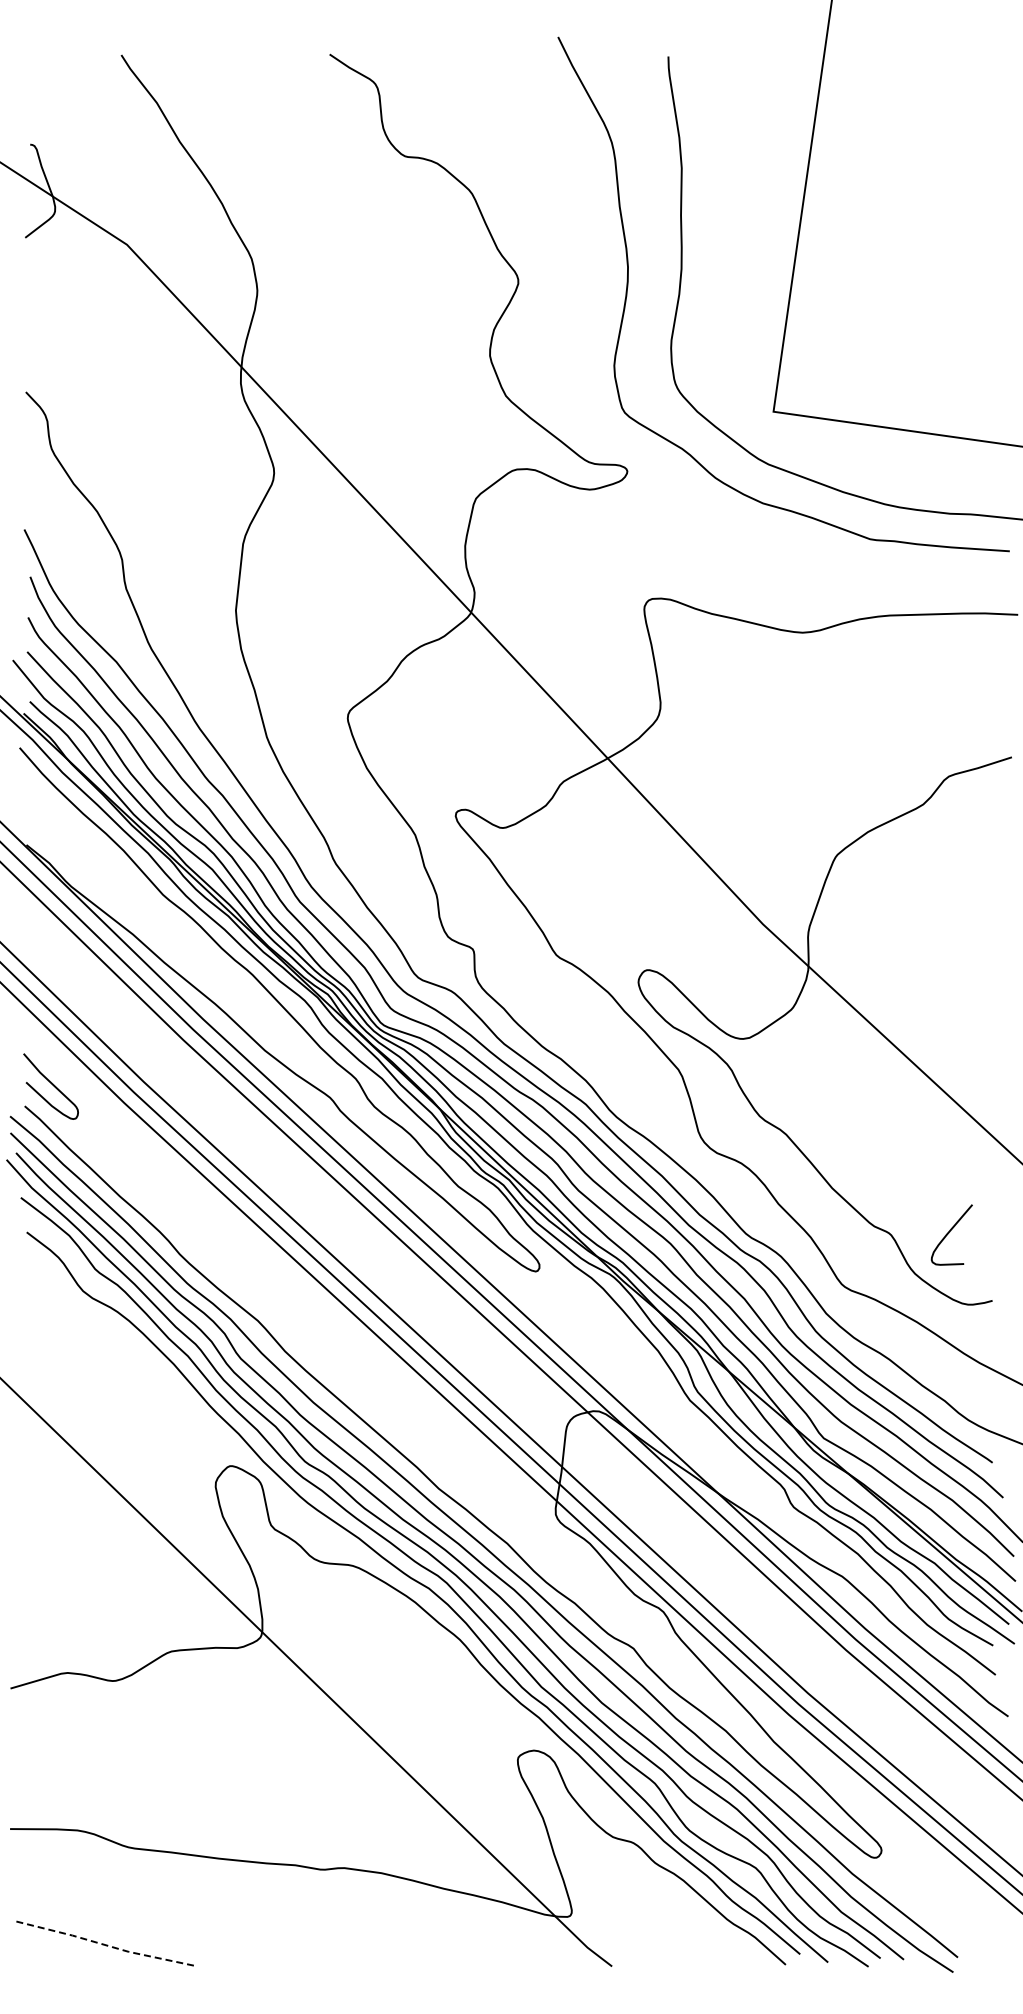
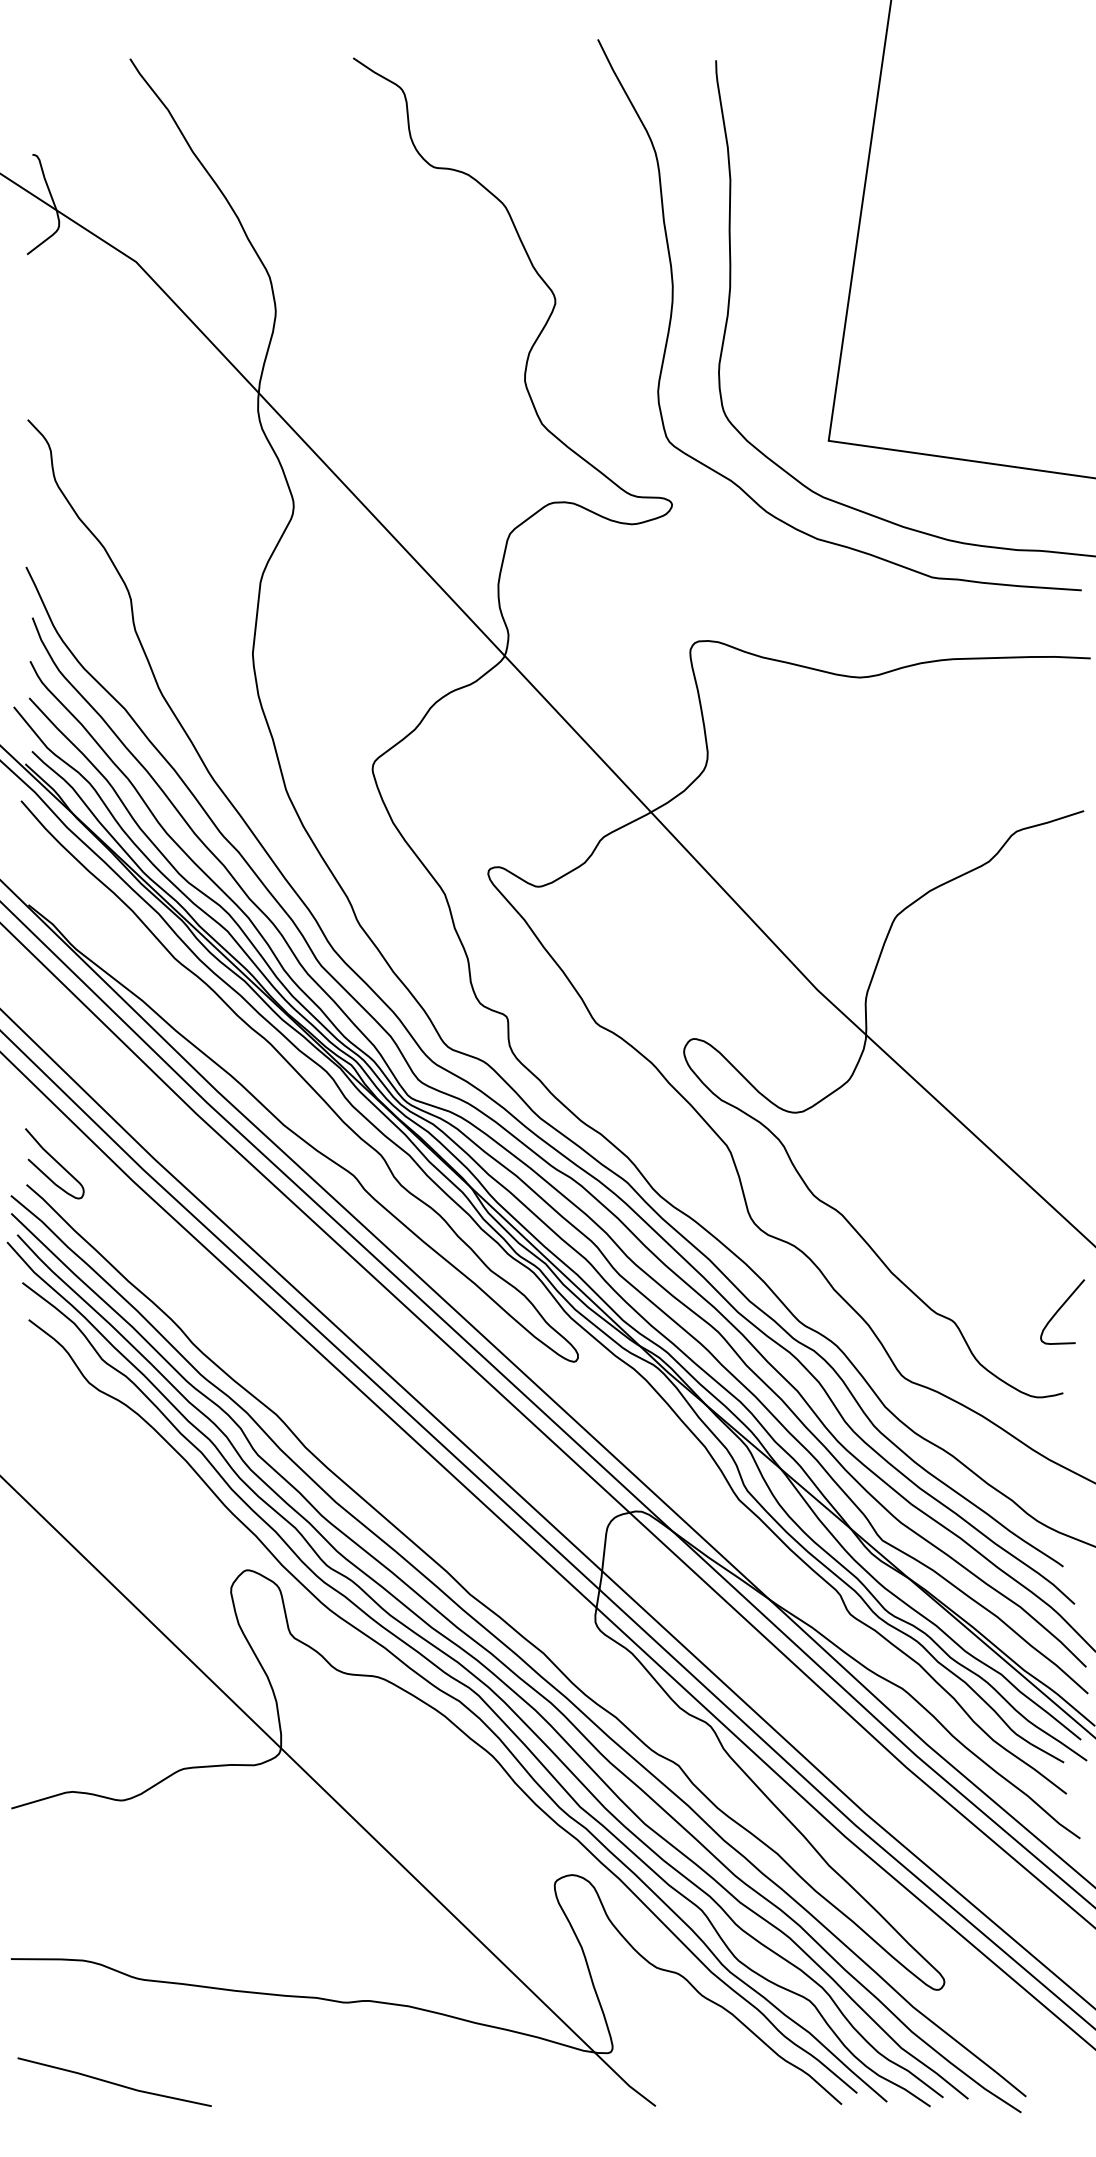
curve: (949, 1233) -> (1060, 1310), moved
line: (106, 1945) -> (114, 2083), dashed -> solid

